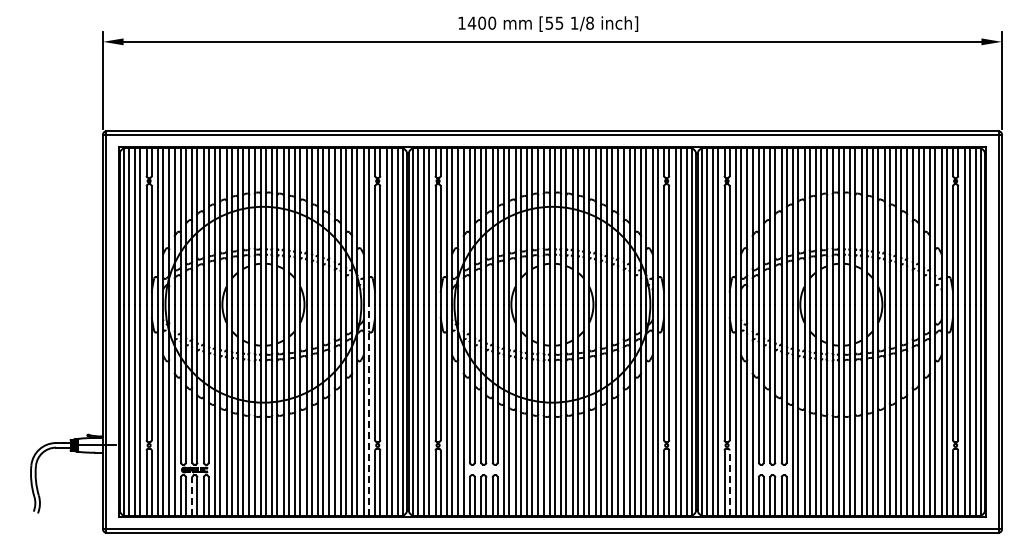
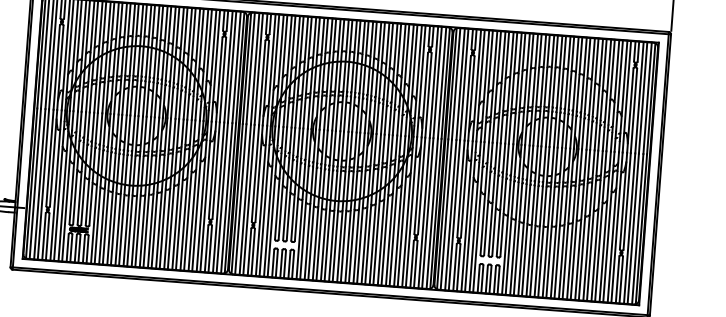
line: (368, 410) -> (205, 196), dashed -> solid
line: (729, 483) -> (458, 268), dashed -> solid
line: (192, 496) -> (75, 248), dashed -> solid

